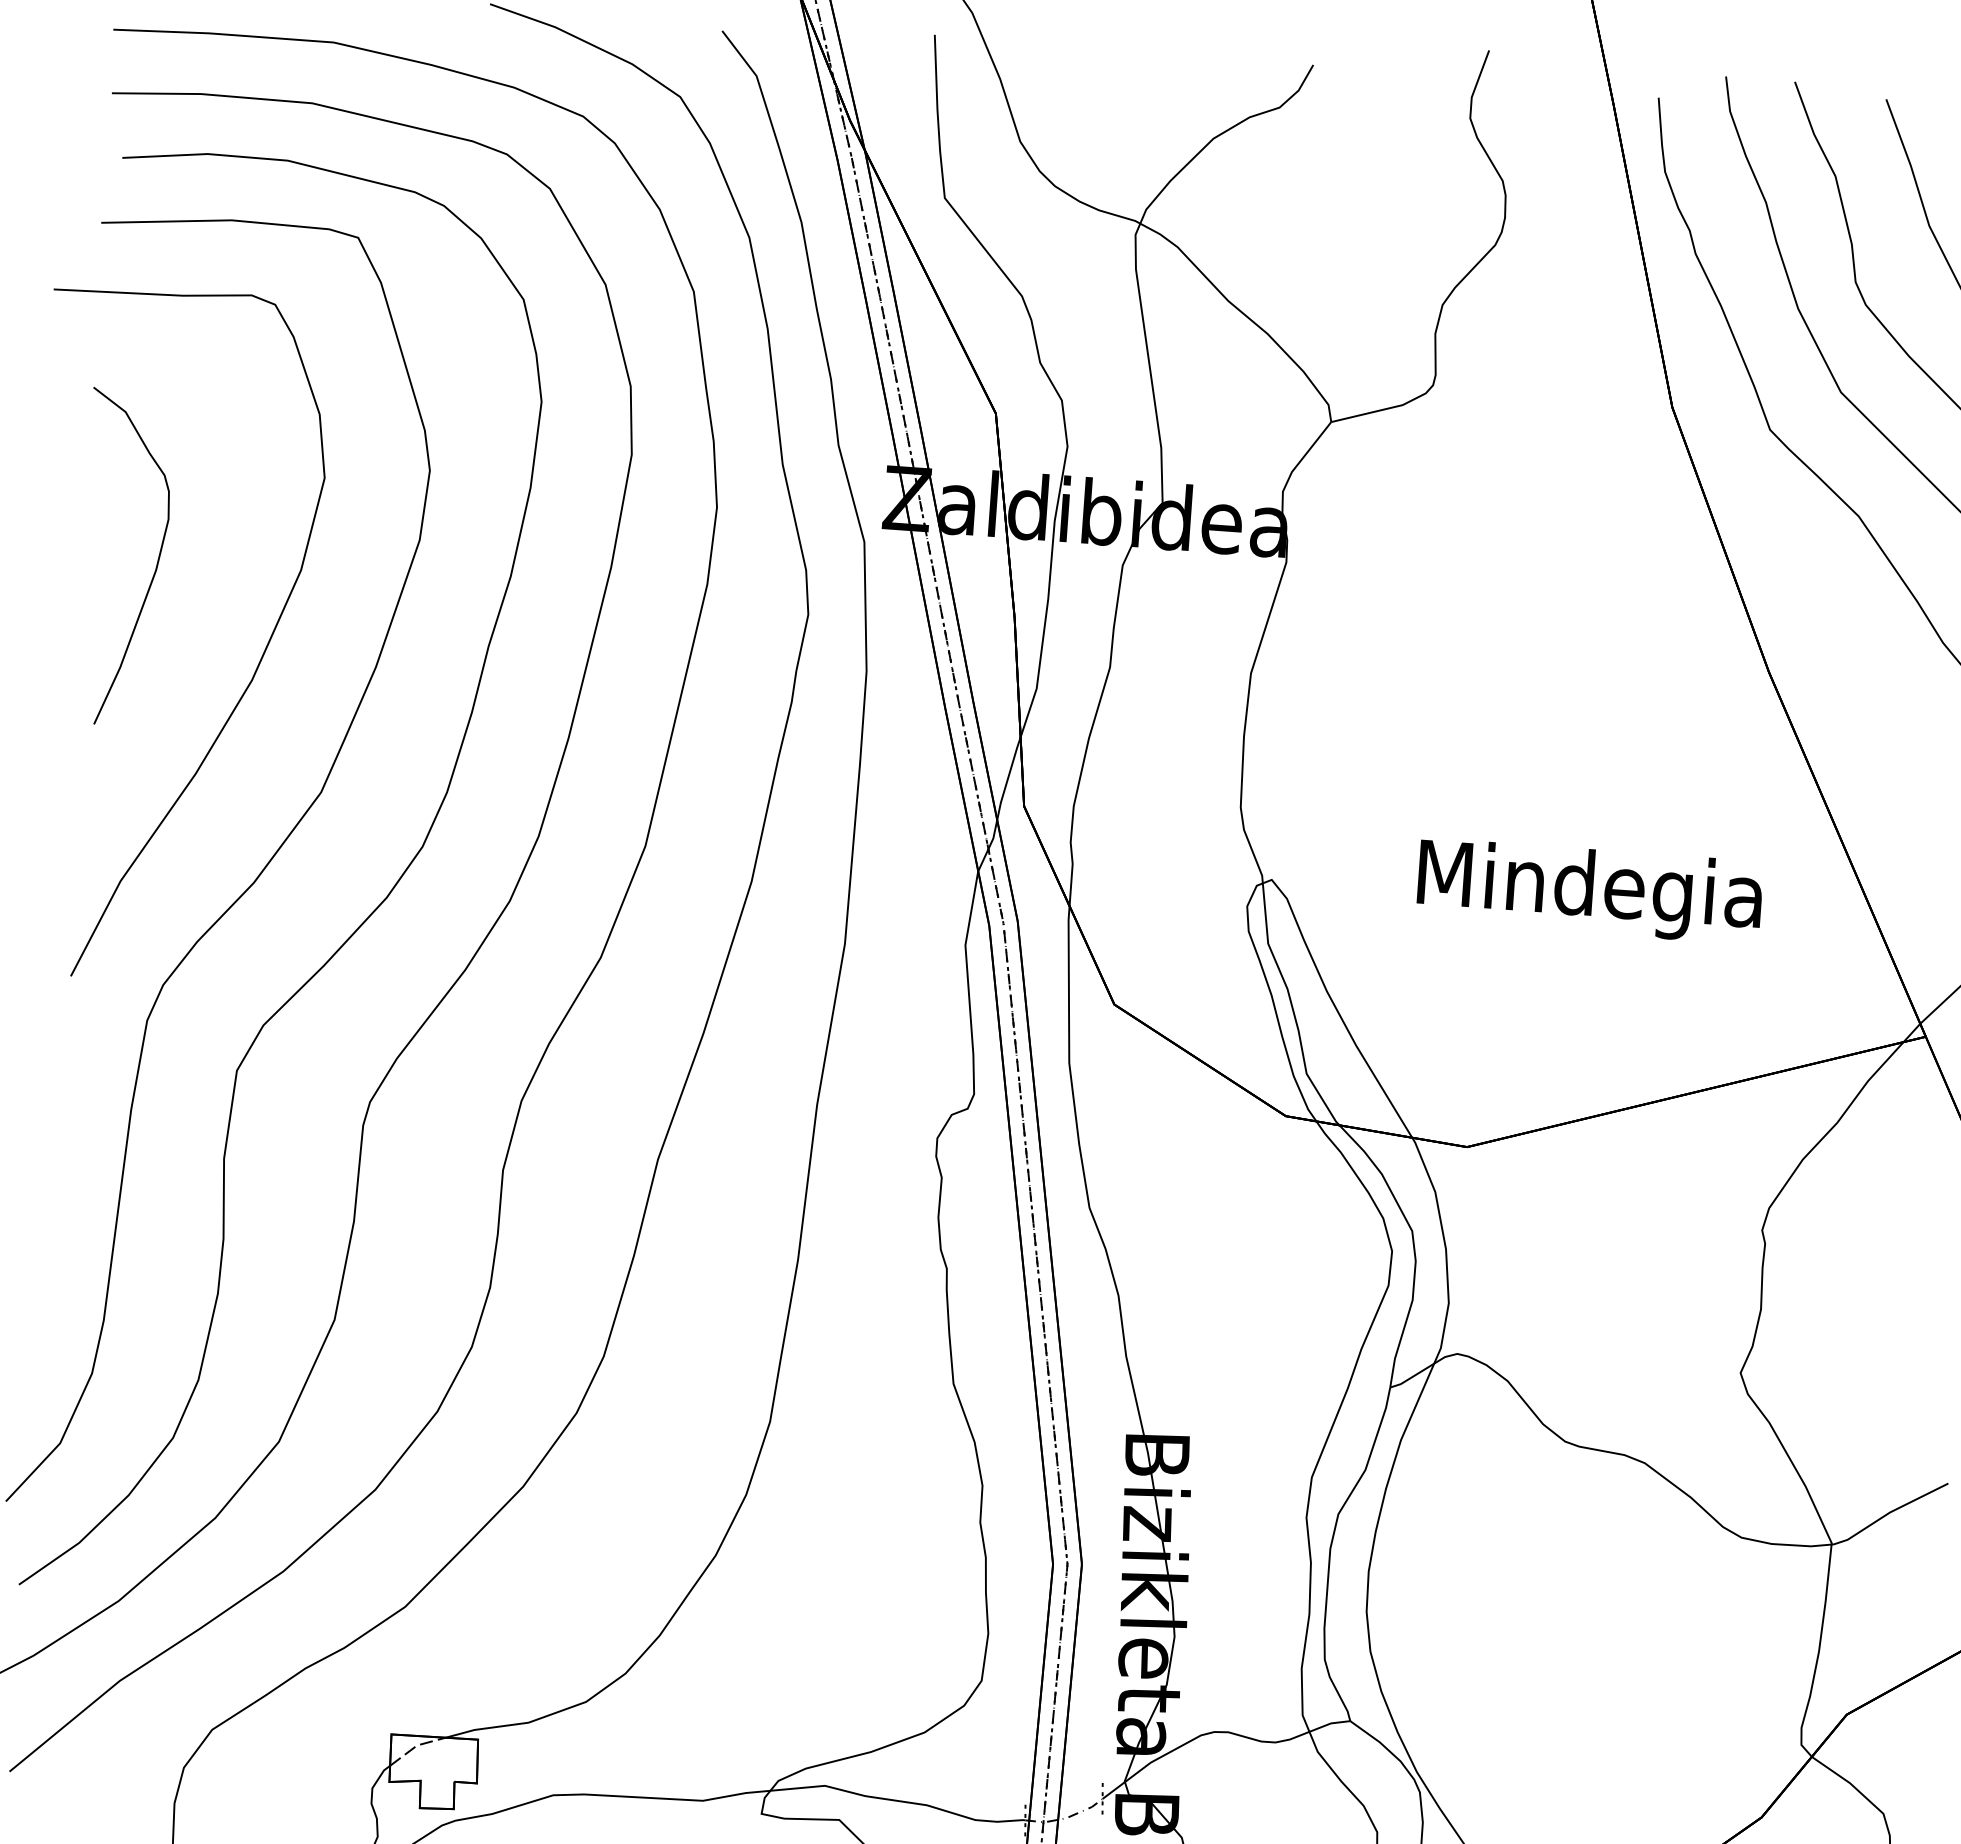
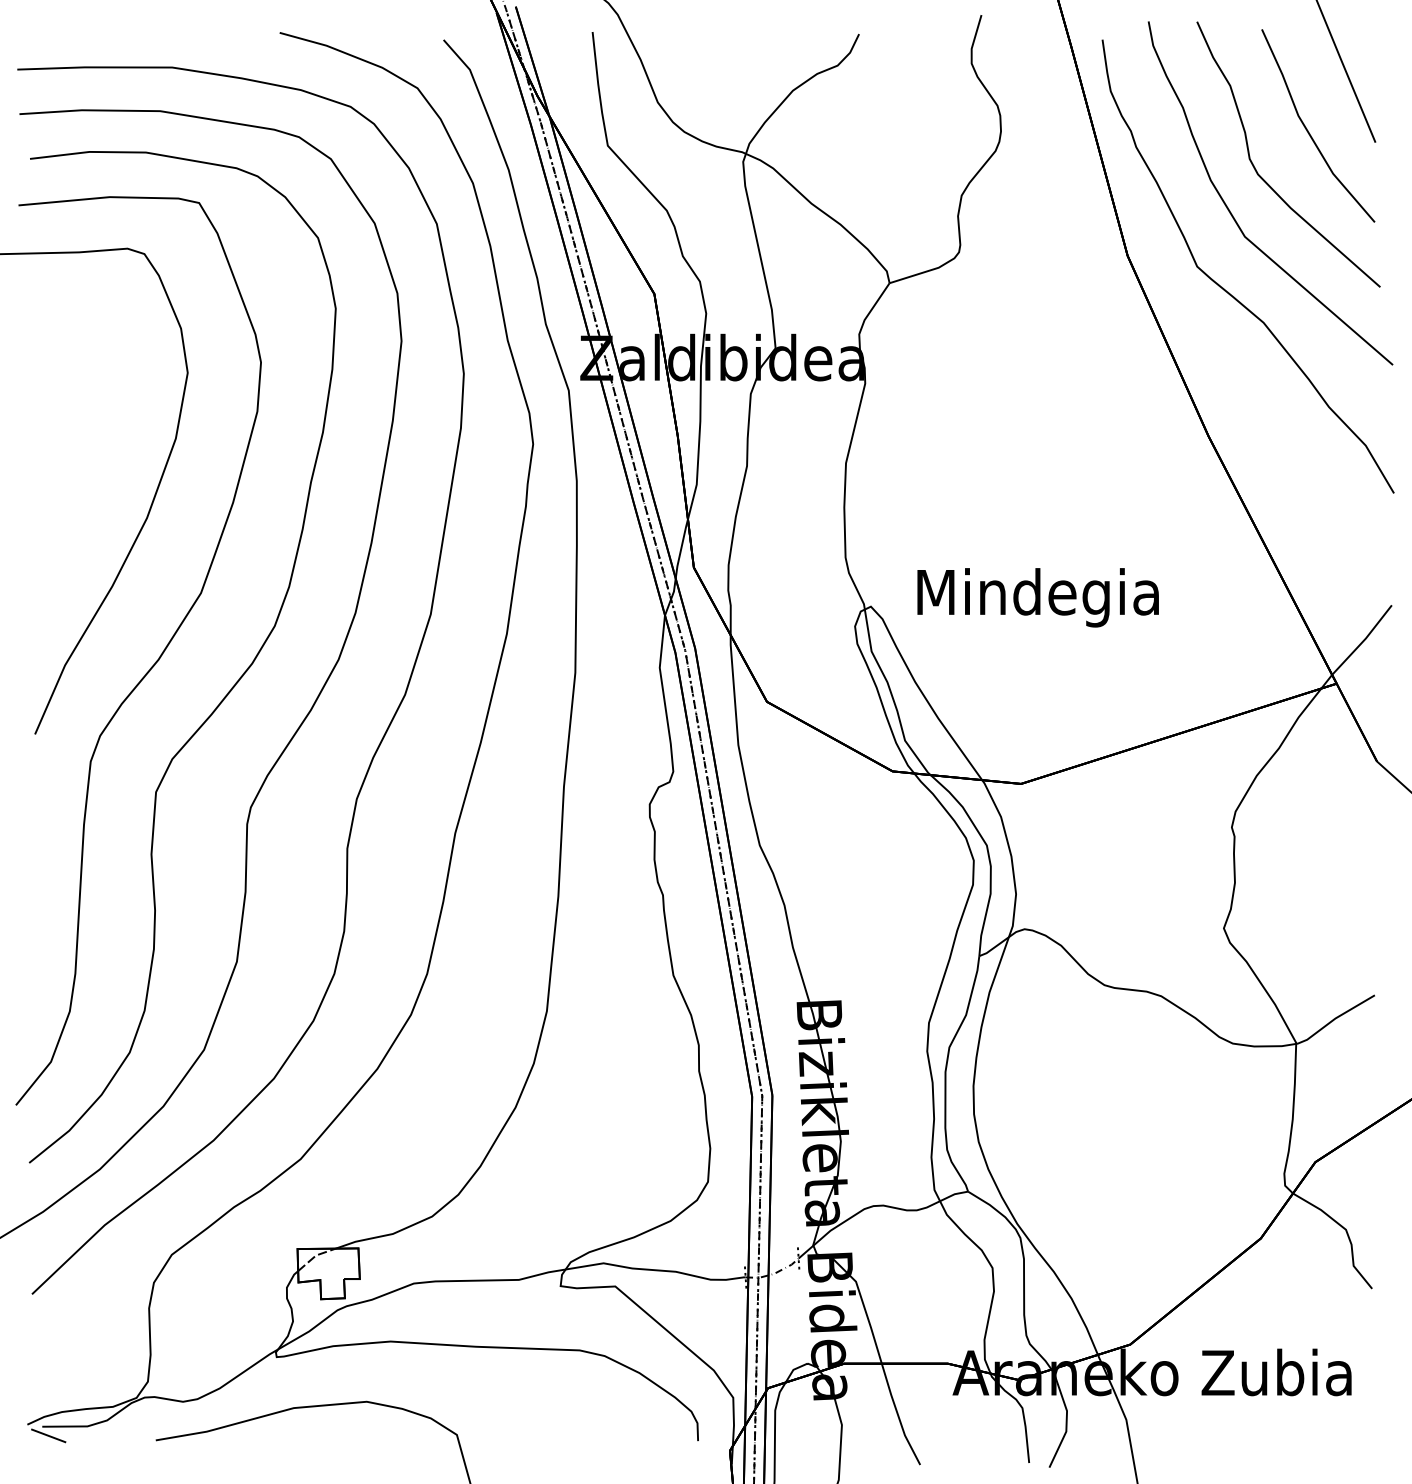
curve: (155, 566) -> (73, 443), removed
text: (1588, 890) -> (1037, 597), moved

